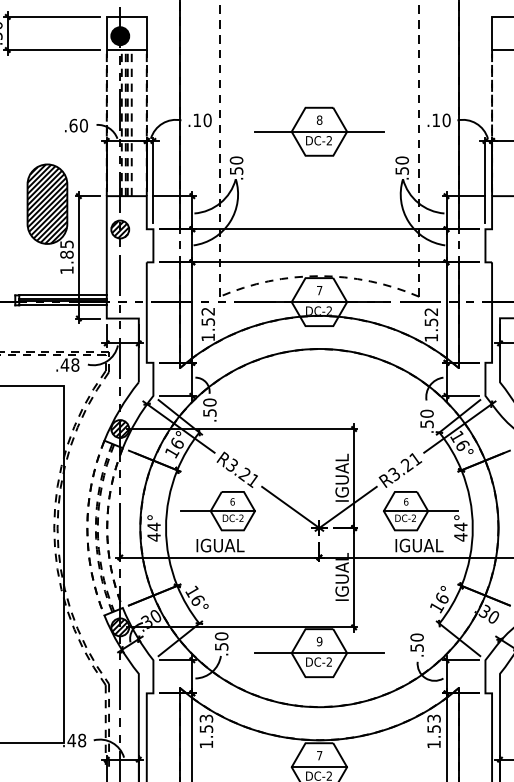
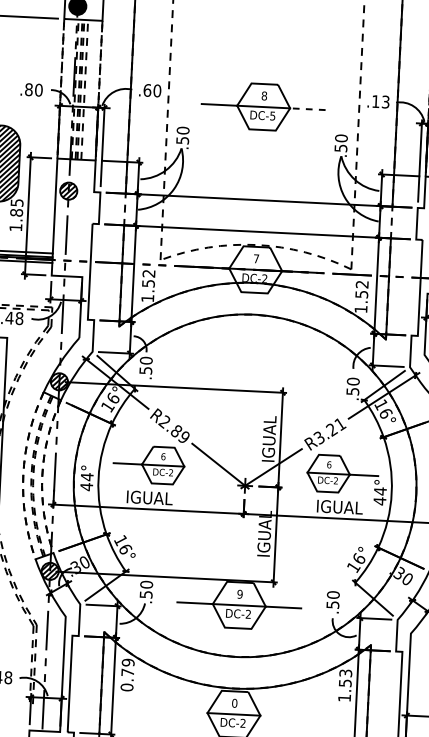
text: (197, 120) -> (147, 90), .10 -> .60
text: (446, 120) -> (385, 102), .10 -> .13
text: (73, 125) -> (28, 89), .60 -> .80
line: (365, 131) -> (307, 108), solid -> dashed
text: (328, 140) -> (271, 115), DC-2 -> DC-5
text: (241, 472) -> (173, 429), R3.21 -> R2.89
text: (206, 731) -> (127, 674), 1.53 -> 0.79
text: (319, 755) -> (234, 703), 7 -> 0

